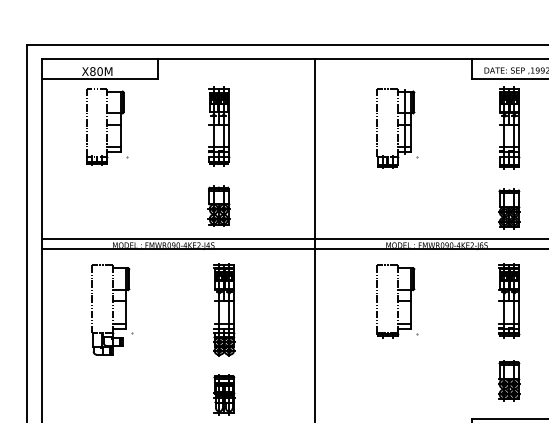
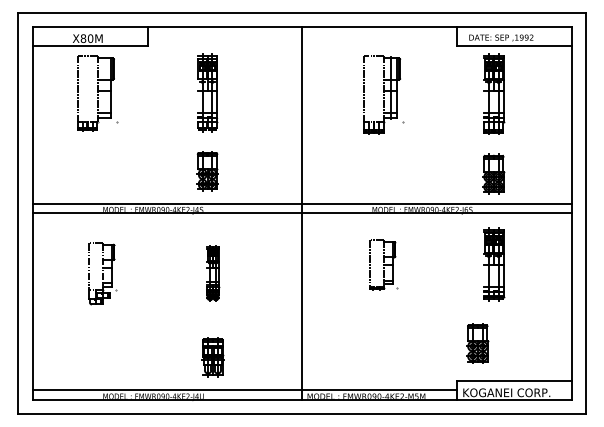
part: (397, 301) -> (383, 265), size x0.7
part: (112, 309) -> (102, 273), size x0.7
part: (223, 309) -> (212, 273), size x0.6
part: (509, 381) -> (477, 343), moved

